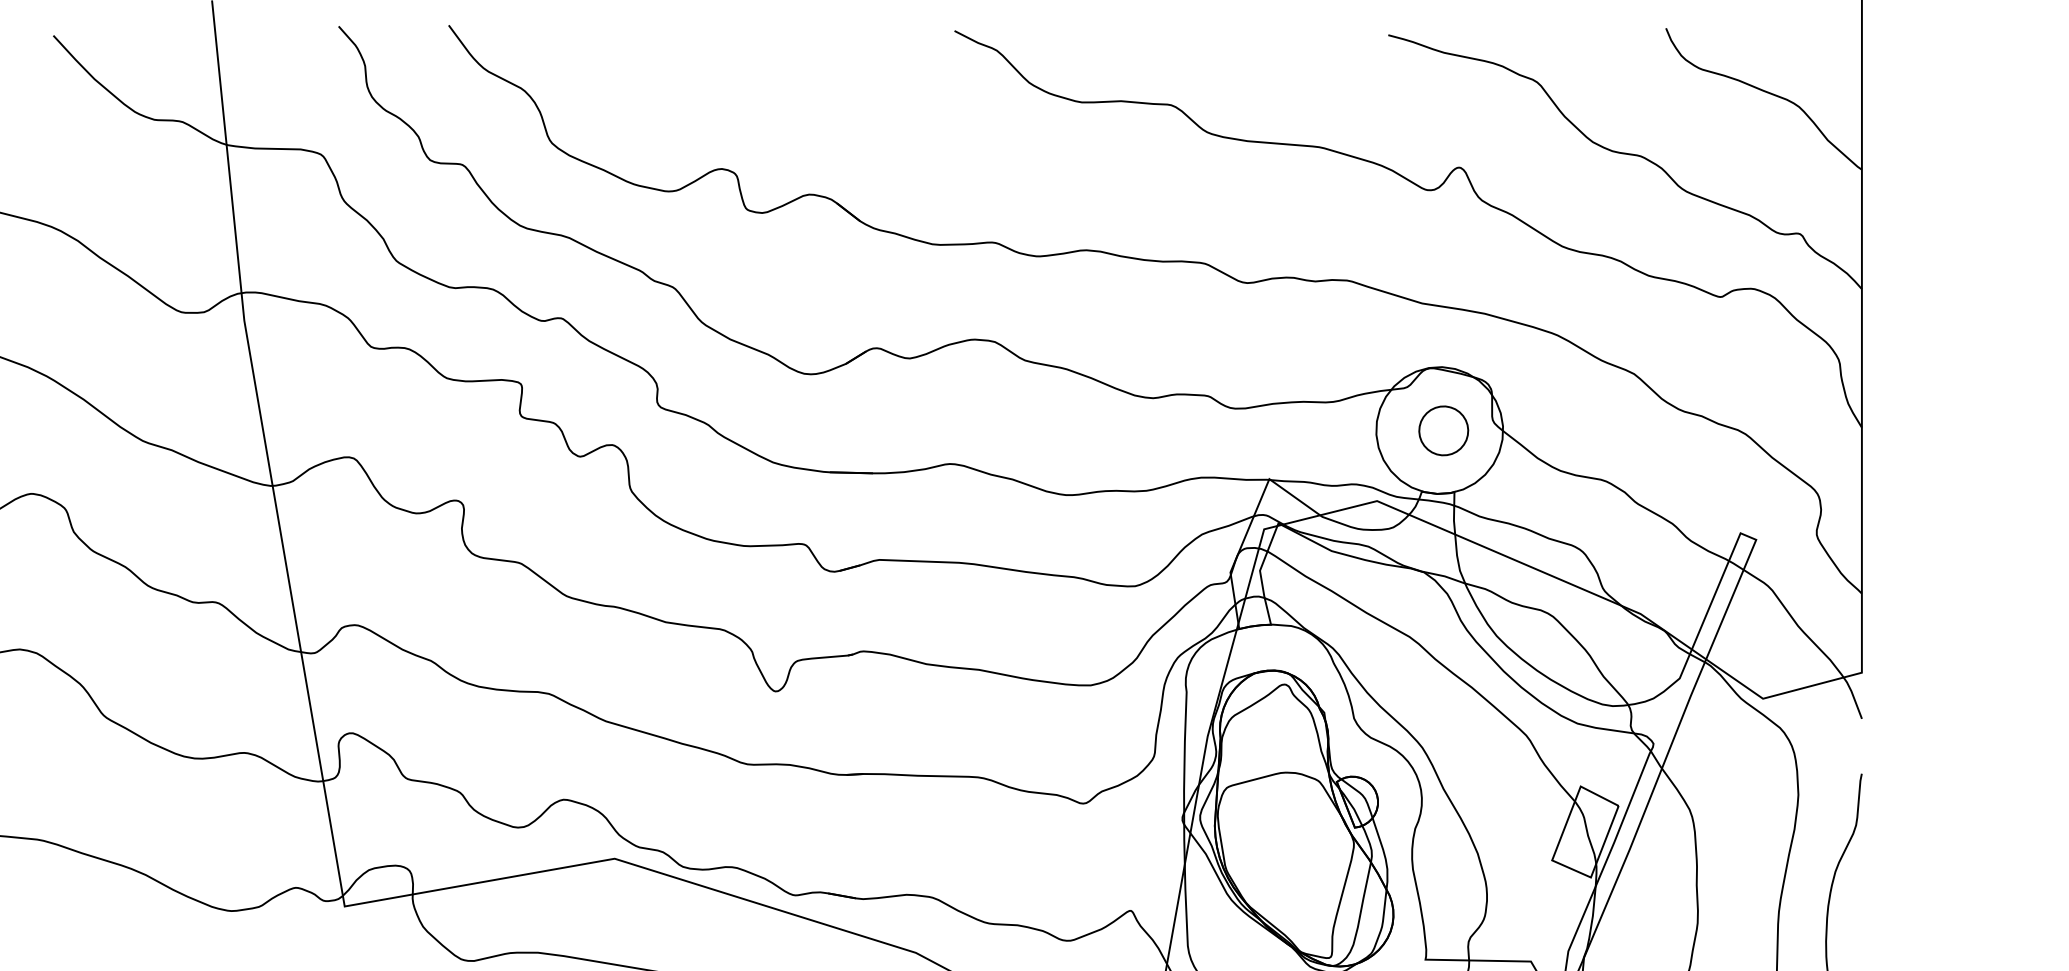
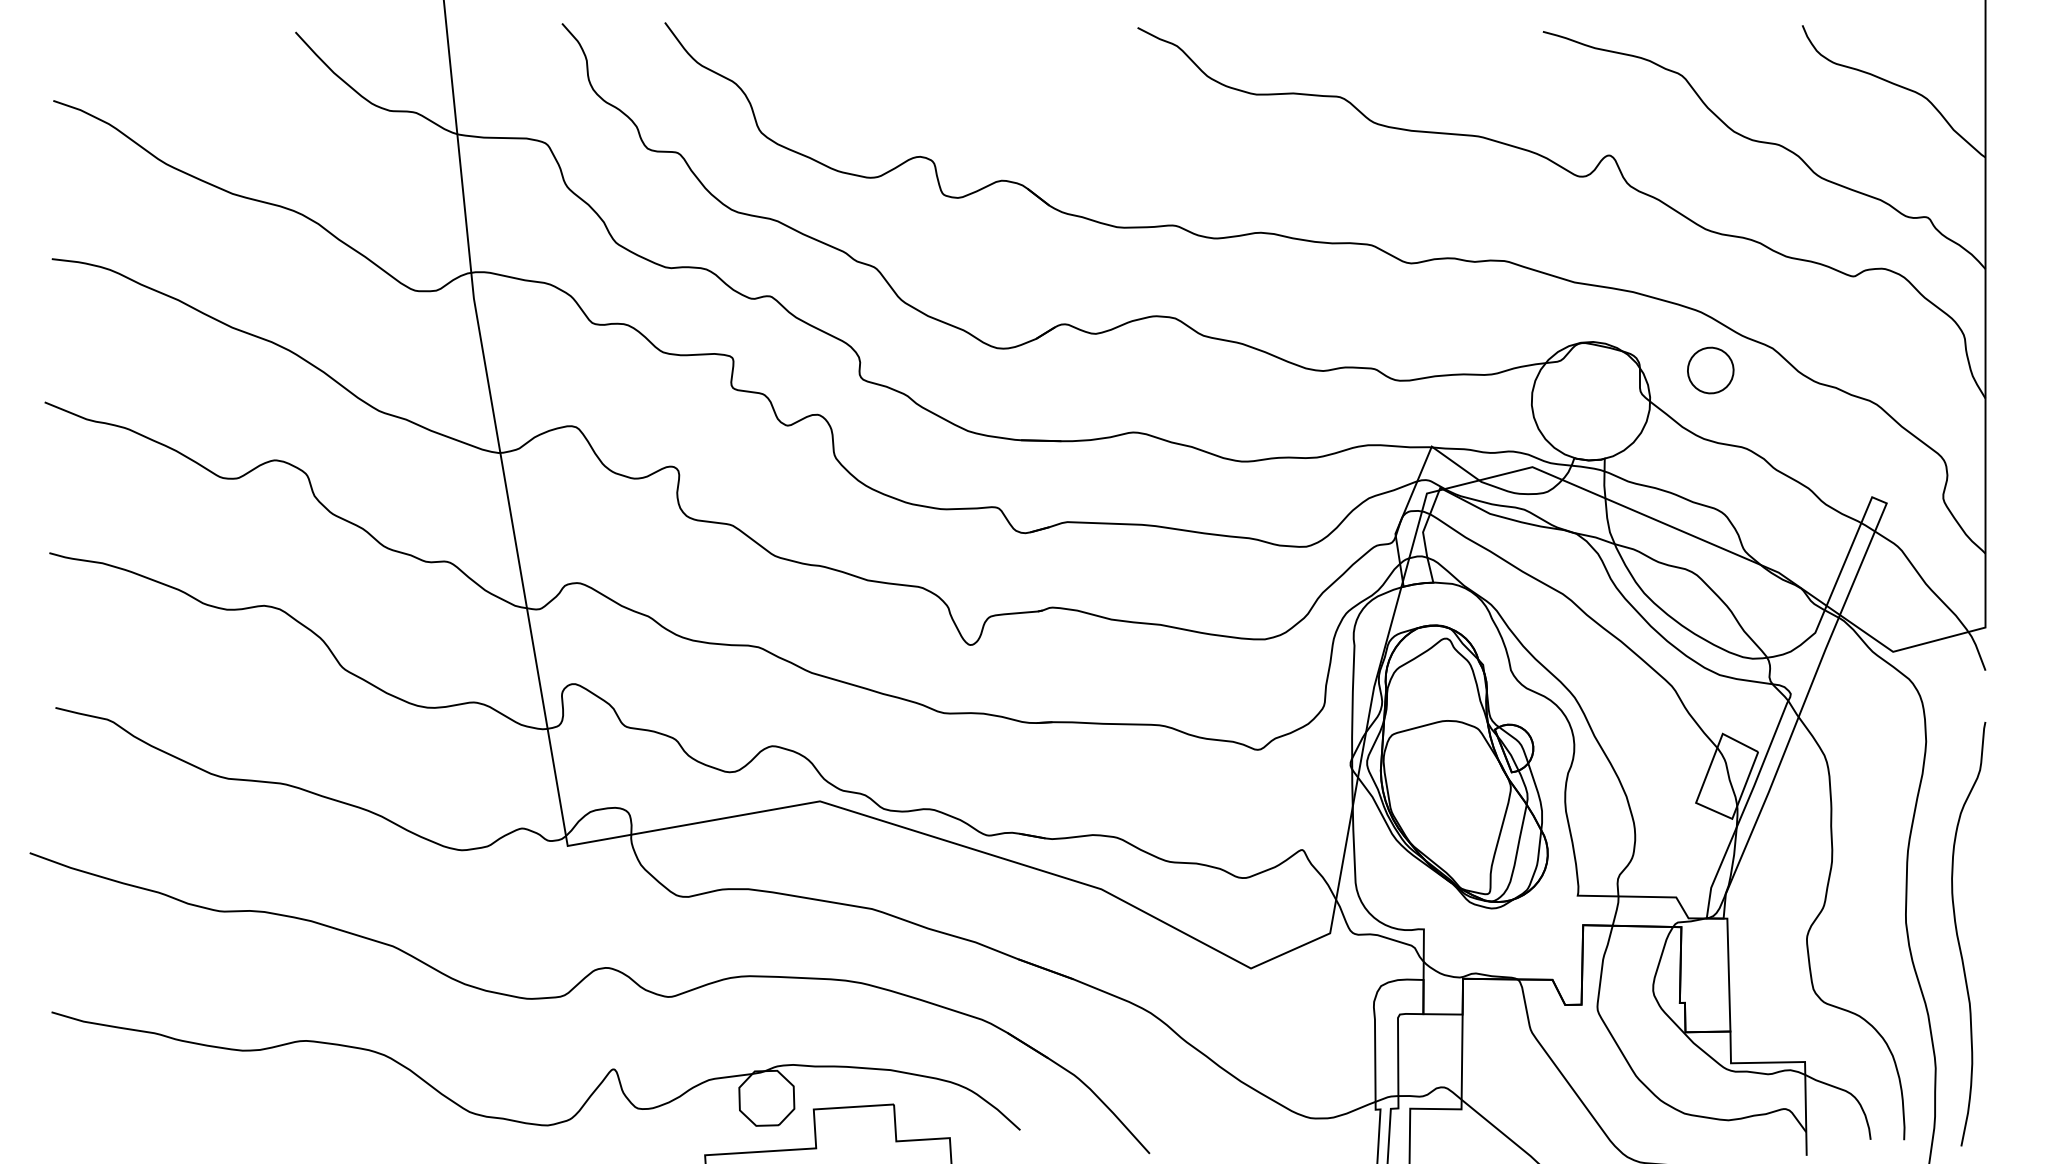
part: (1443, 430) -> (1710, 370), moved

